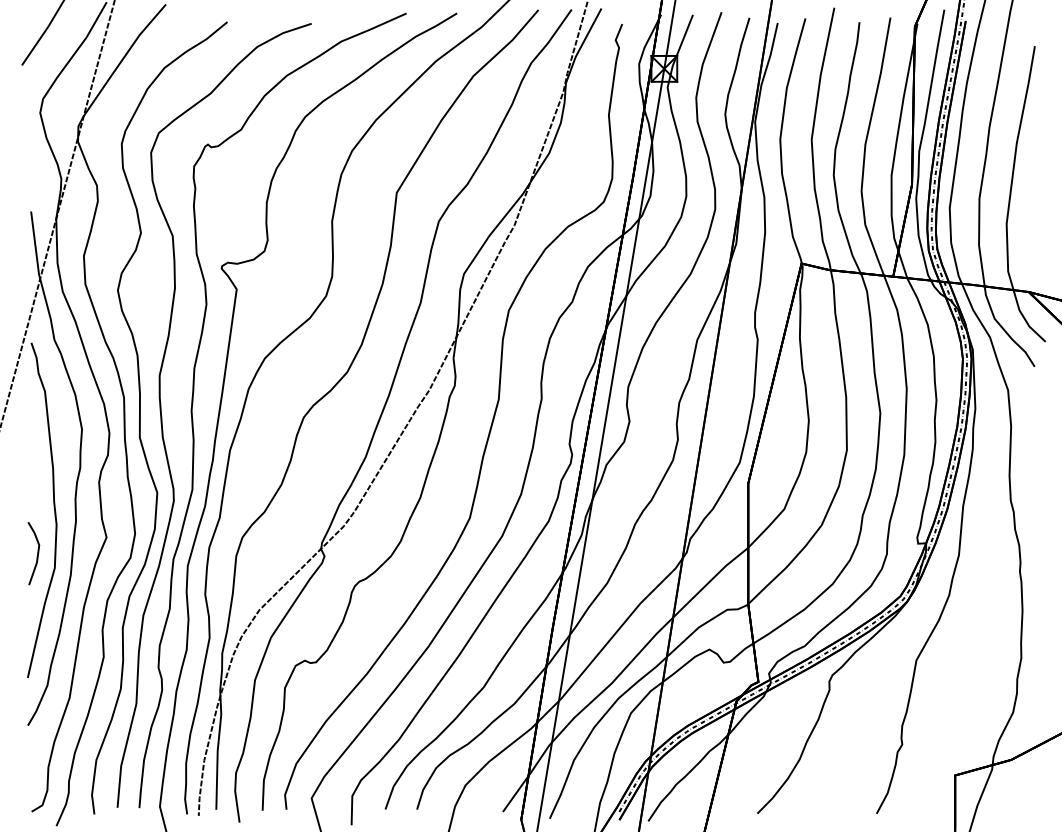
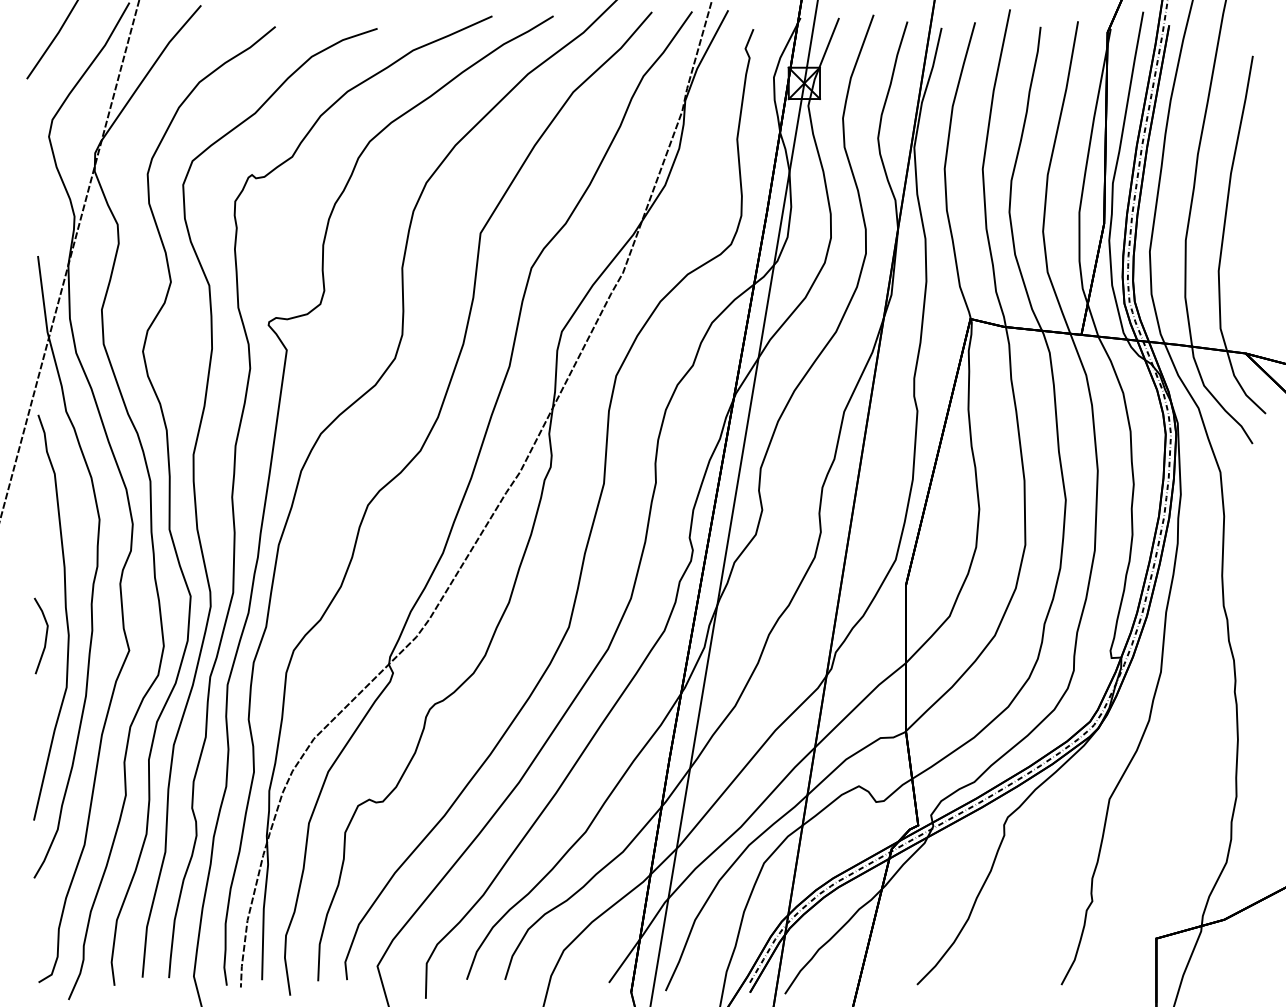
line: (37, 553) -> (45, 635), moved

